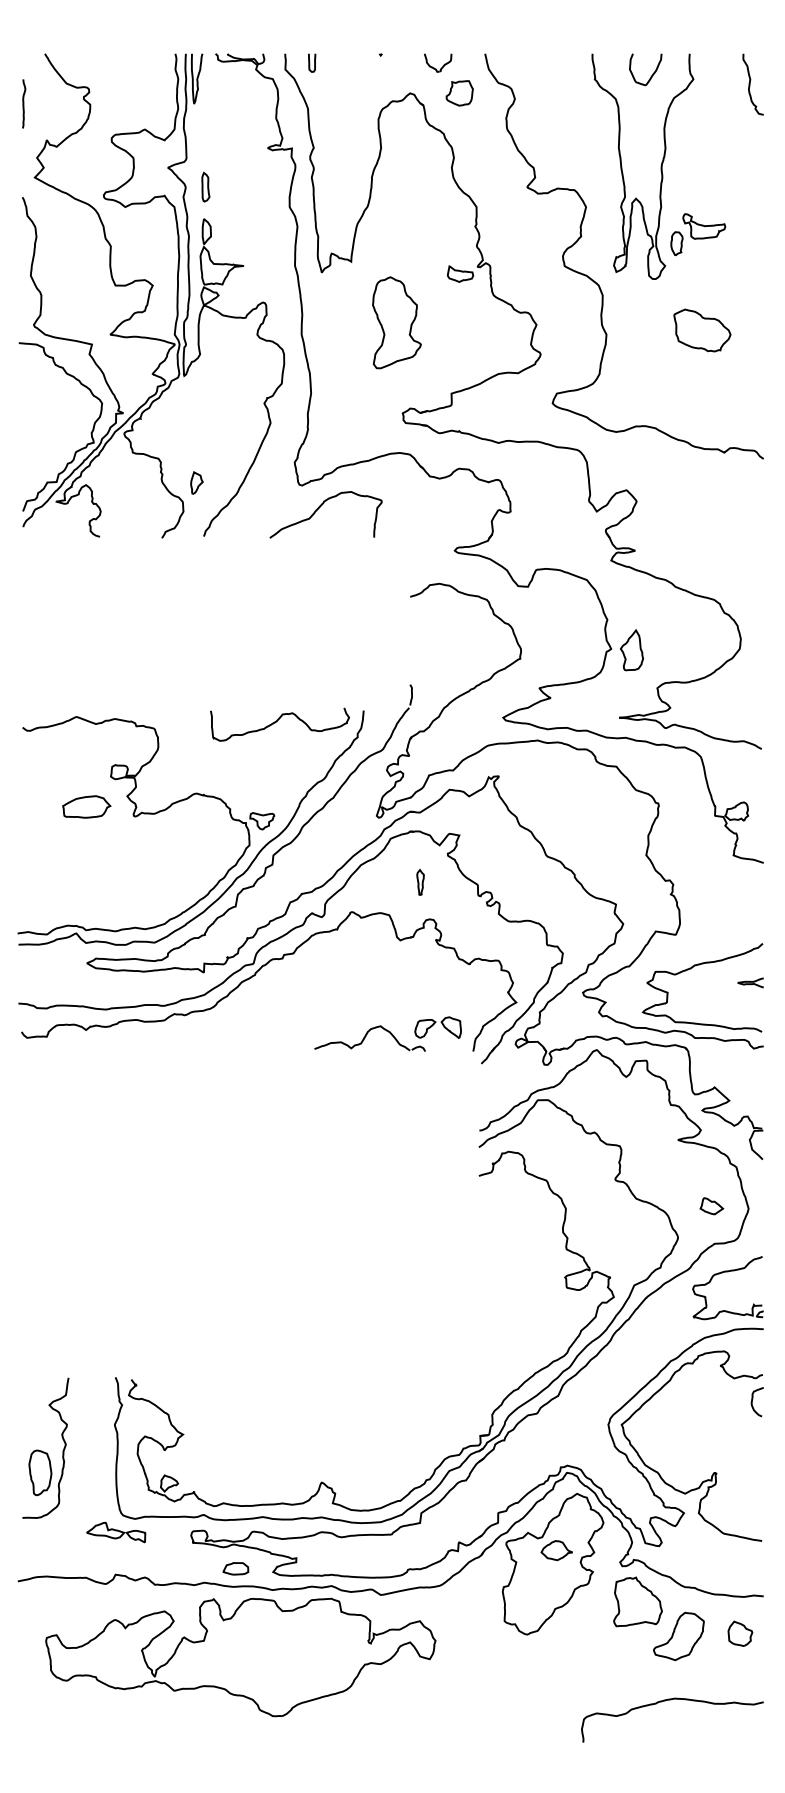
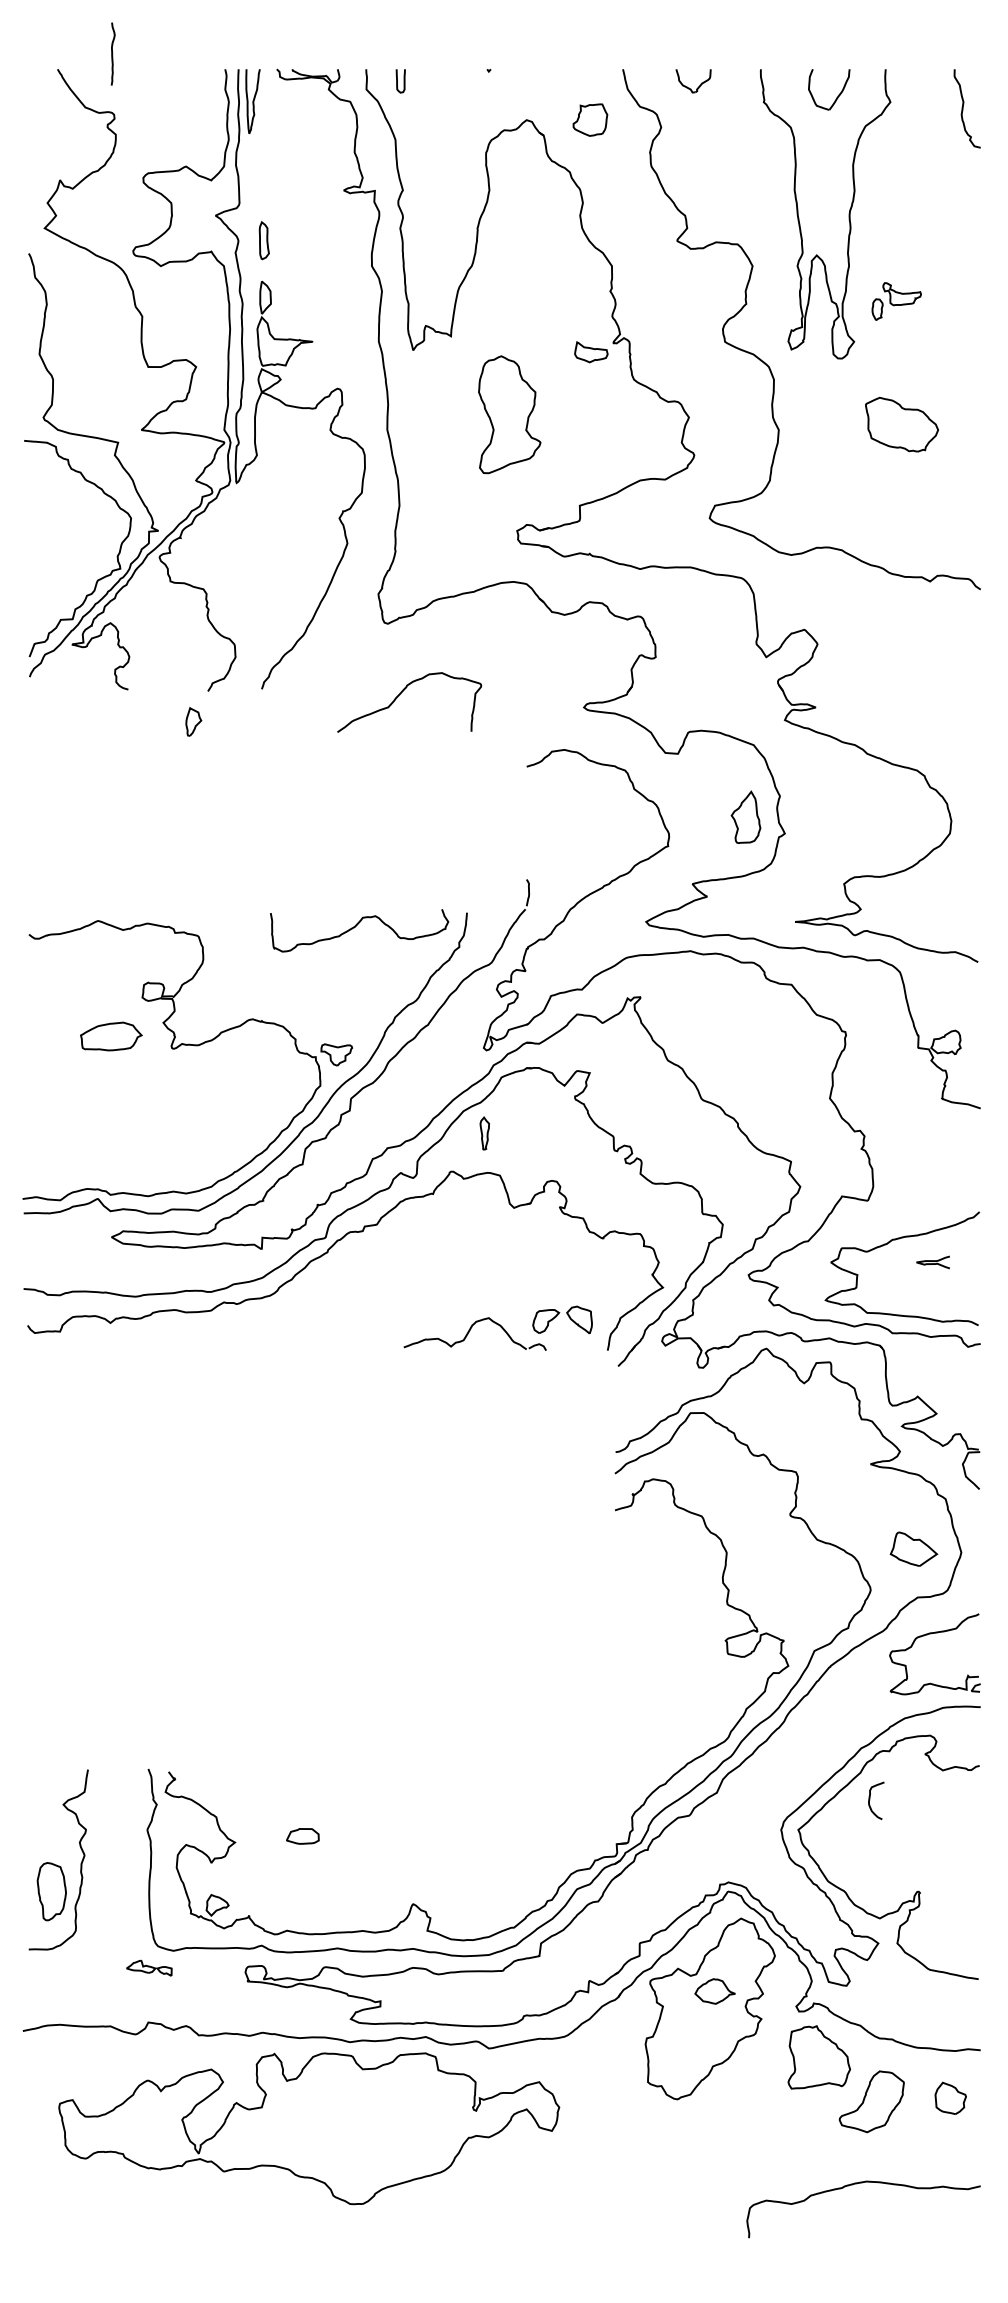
part: (438, 62) -> (694, 80), moved
curve: (24, 103) -> (113, 53), moved
part: (698, 234) -> (896, 301), size x0.7
part: (196, 482) -> (193, 721), moved
curve: (319, 508) -> (401, 694), moved
part: (631, 650) -> (745, 817), moved
part: (420, 882) -> (484, 1133), moved
curve: (750, 982) -> (932, 1261), moved
part: (711, 1206) -> (913, 1549), size x1.6
curve: (752, 1402) -> (869, 1801), moved
part: (116, 1532) -> (149, 1968), size x0.6
part: (235, 1568) -> (302, 1835), moved

